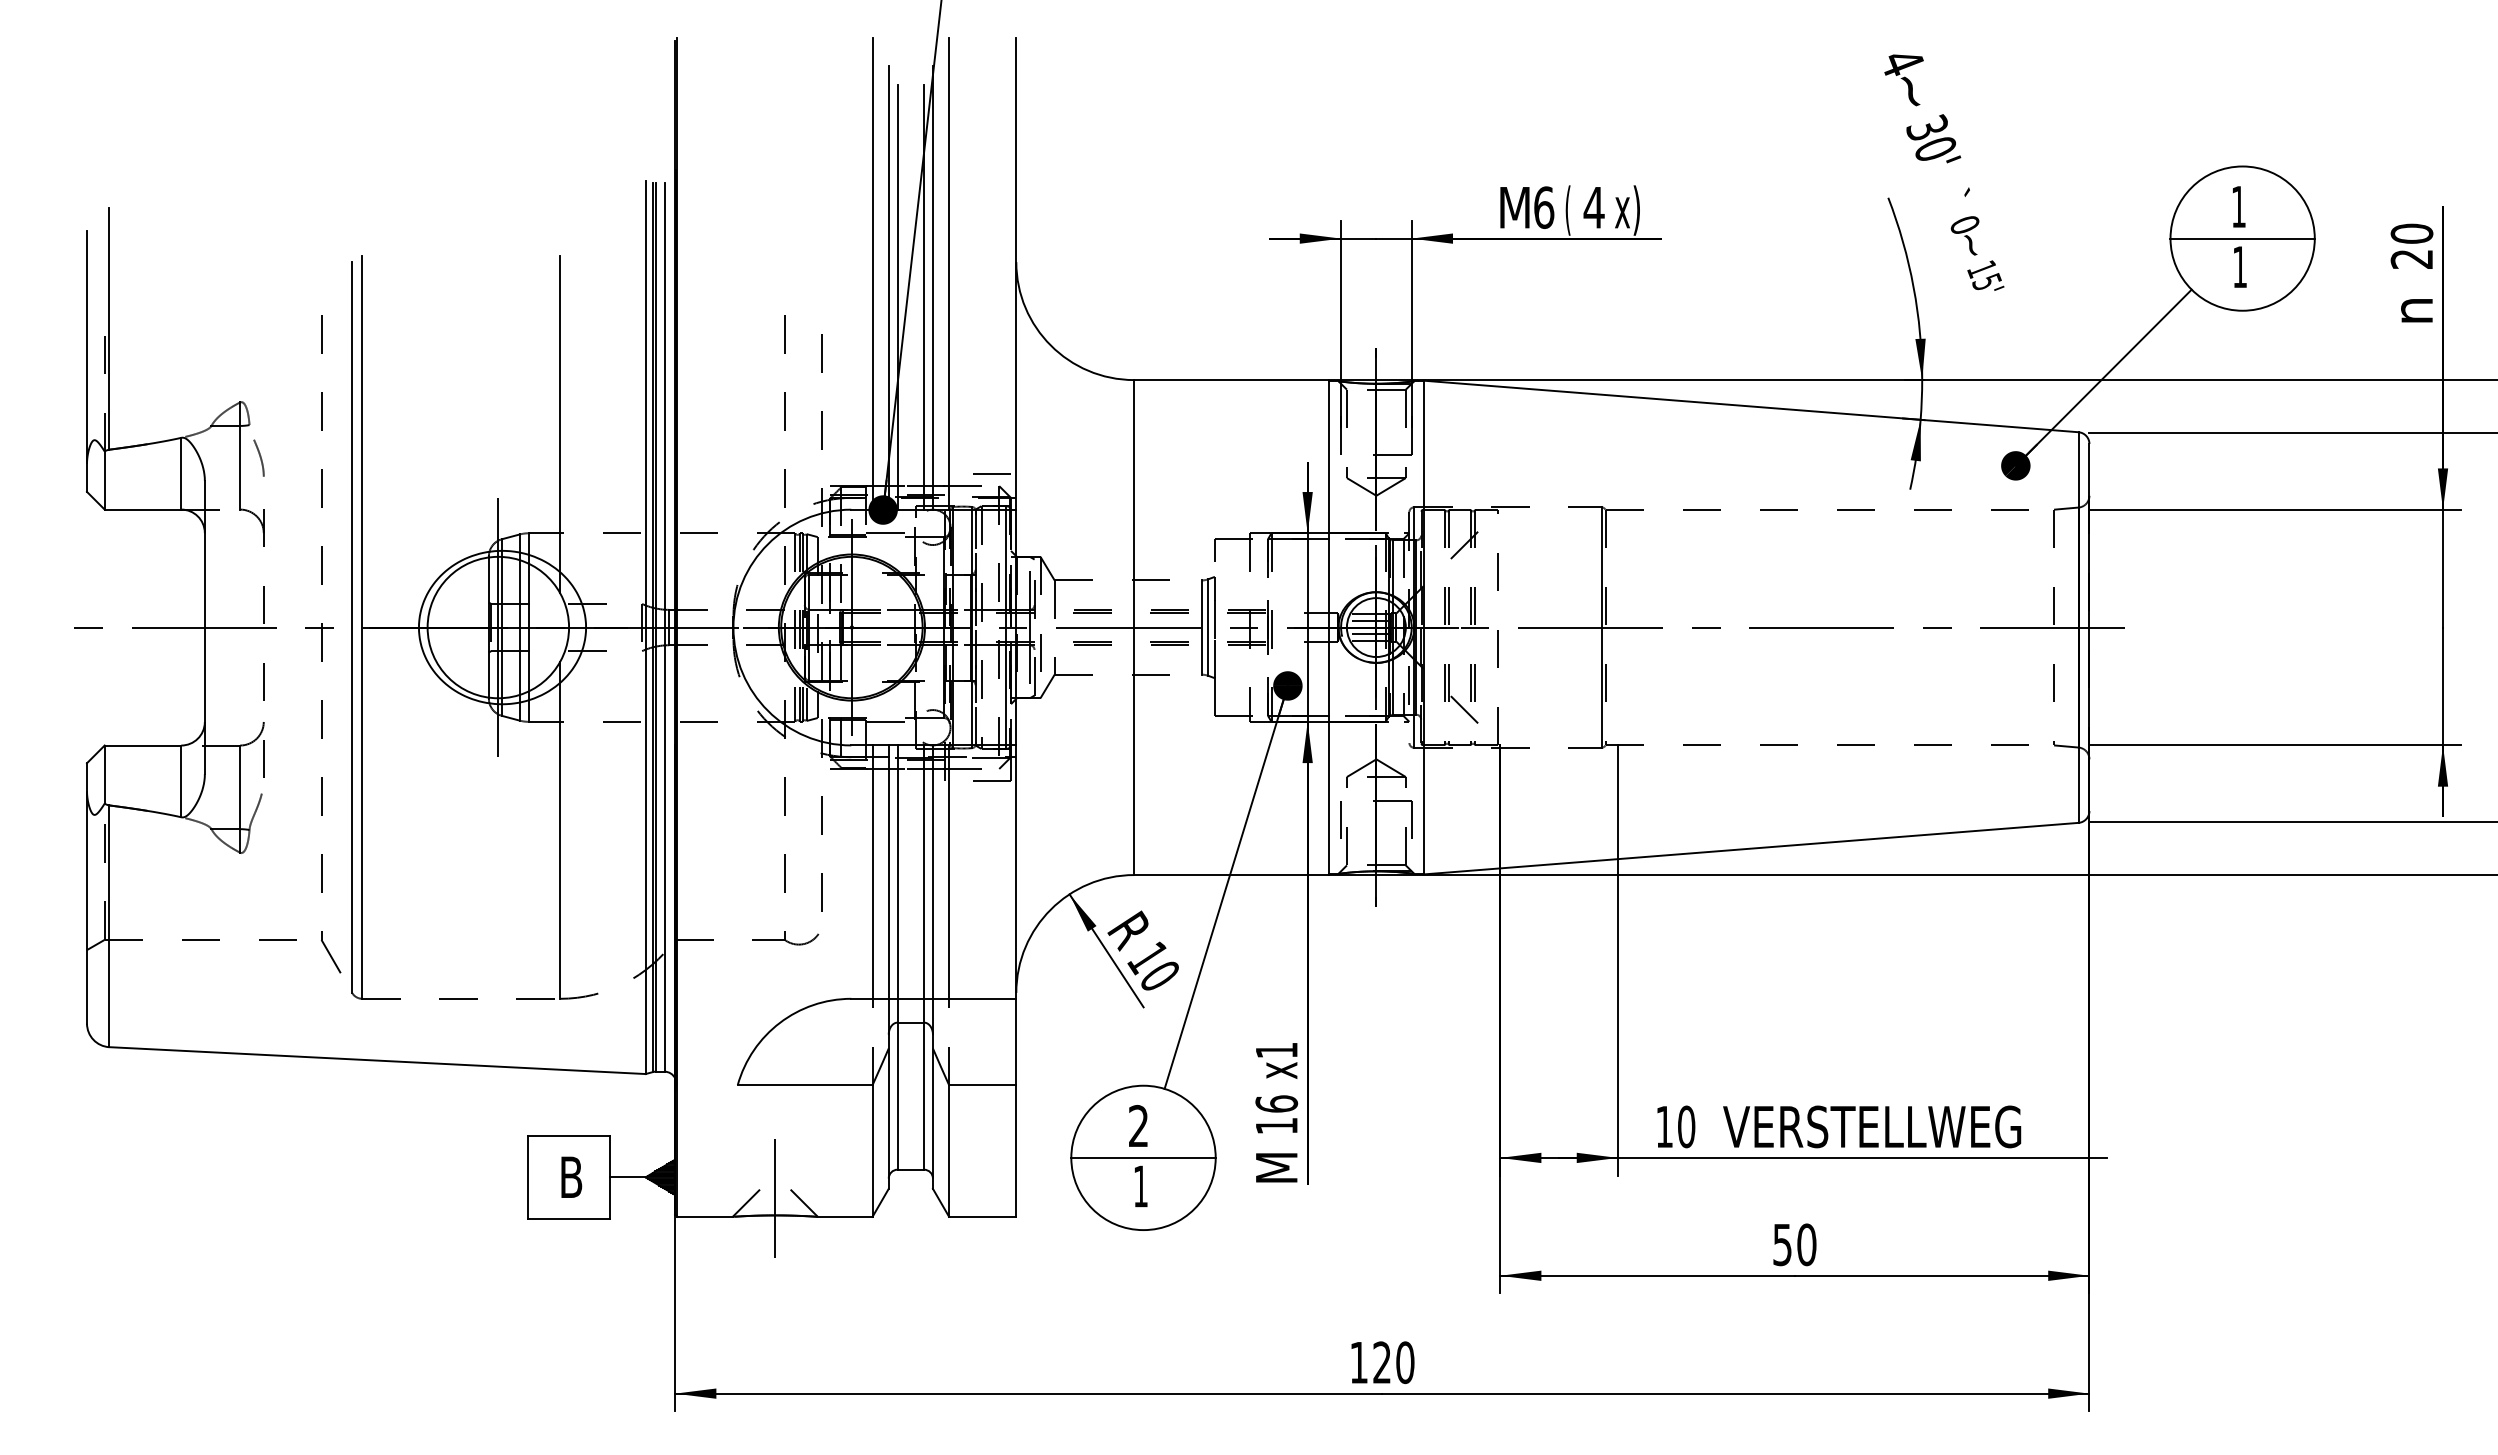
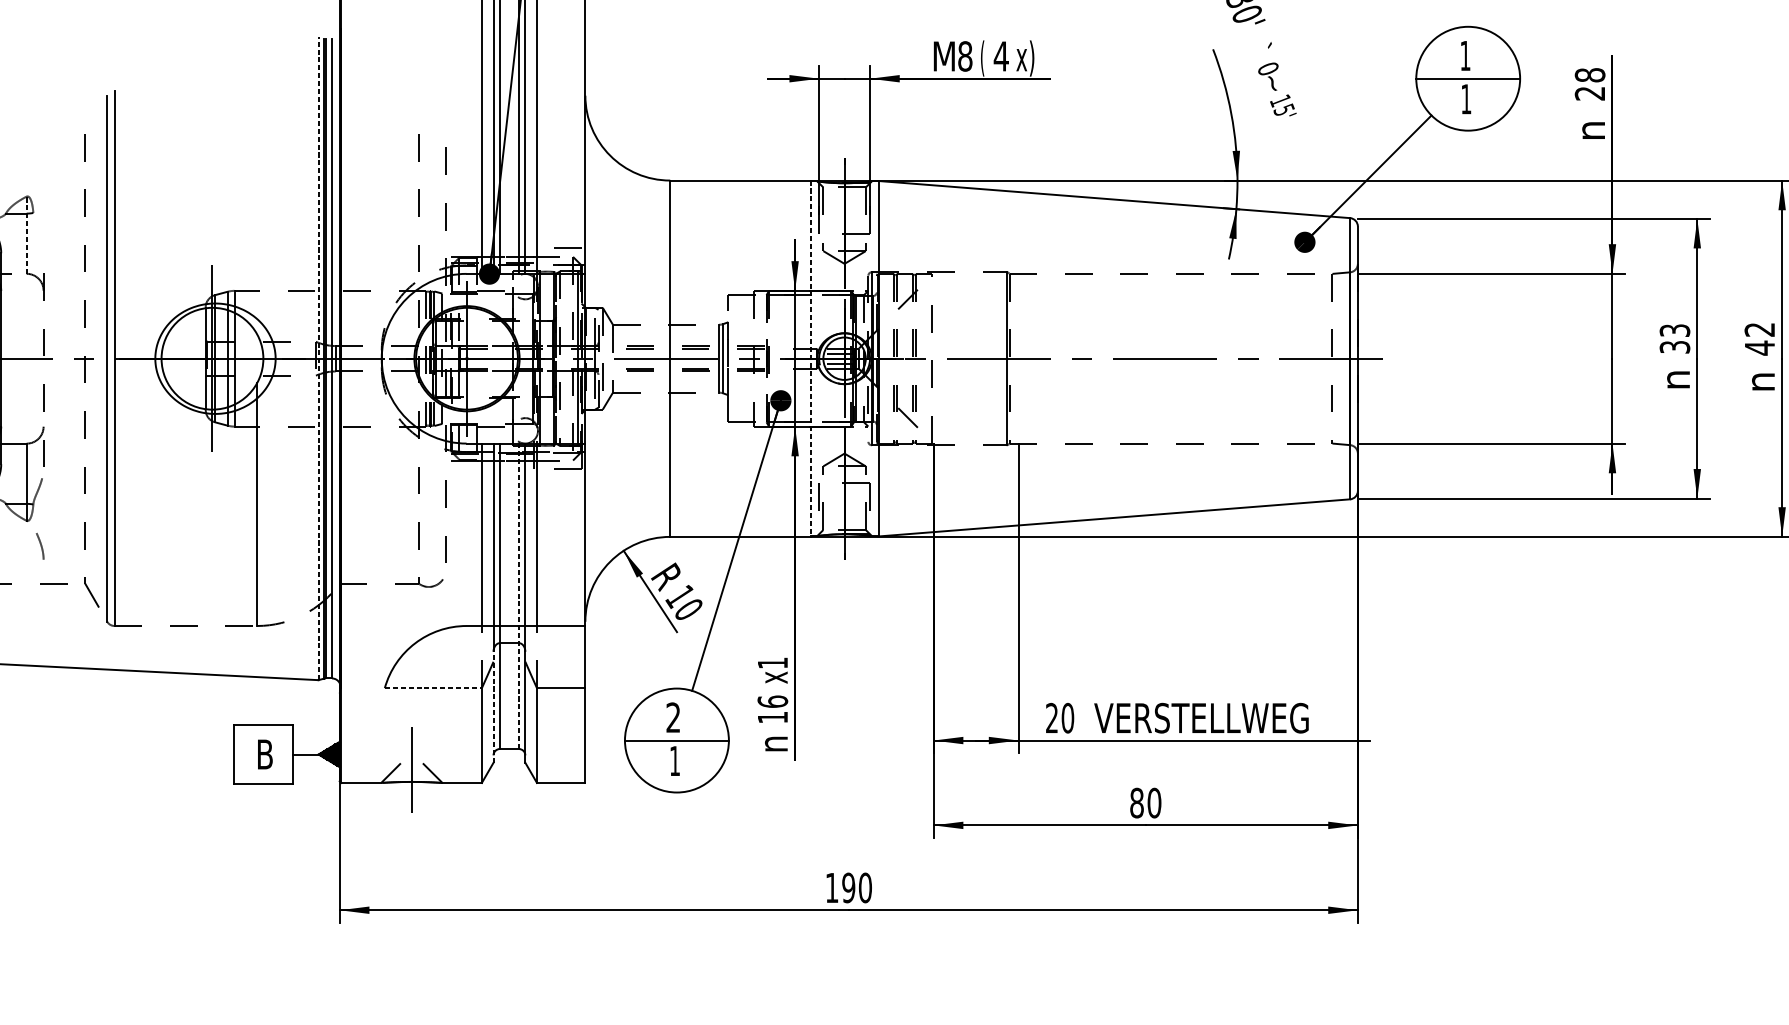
text: (1544, 207) -> (965, 56), 6 -> 8
text: (2412, 233) -> (1590, 75), 20 -> 28
line: (560, 424) -> (257, 212), removed
line: (240, 455) -> (26, 234), solid -> dashed
curve: (259, 457) -> (40, 545), moved
line: (645, 627) -> (318, 358), solid -> dashed
line: (1329, 627) -> (810, 358), solid -> dashed
line: (924, 957) -> (519, 596), solid -> dashed
line: (805, 1085) -> (433, 688), solid -> dashed
line: (888, 1111) -> (493, 707), solid -> dashed
text: (1664, 1126) -> (1051, 717), 10 -> 20
text: (1276, 1167) -> (772, 747), M -> n
text: (1782, 1244) -> (1136, 802), 50 -> 80
text: (1382, 1362) -> (848, 887), 120 -> 190

